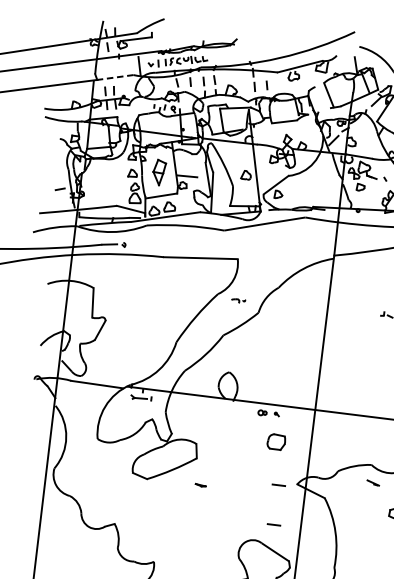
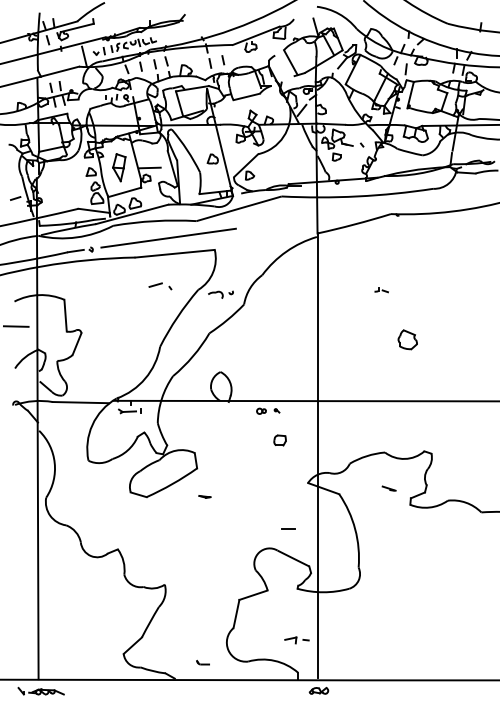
line: (115, 77) -> (60, 71), dashed -> solid
line: (196, 242) -> (168, 237), added
part: (183, 286) -> (160, 286), added
part: (237, 300) -> (220, 294), size x1.67
line: (45, 307) -> (15, 326), added
part: (275, 441) -> (279, 440), size x0.62
line: (372, 482) -> (388, 488), moved
line: (279, 484) -> (288, 485), removed

